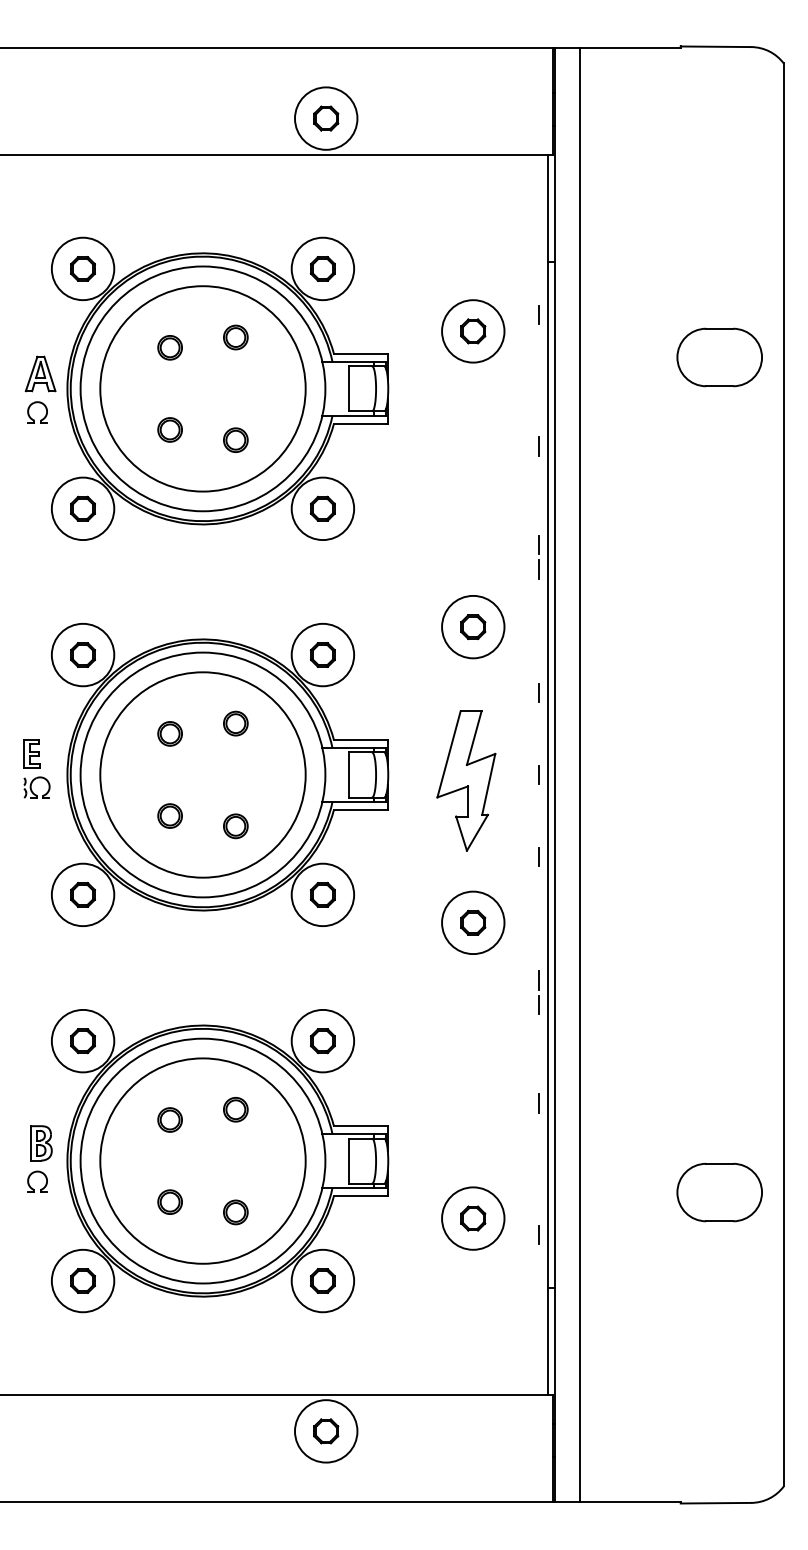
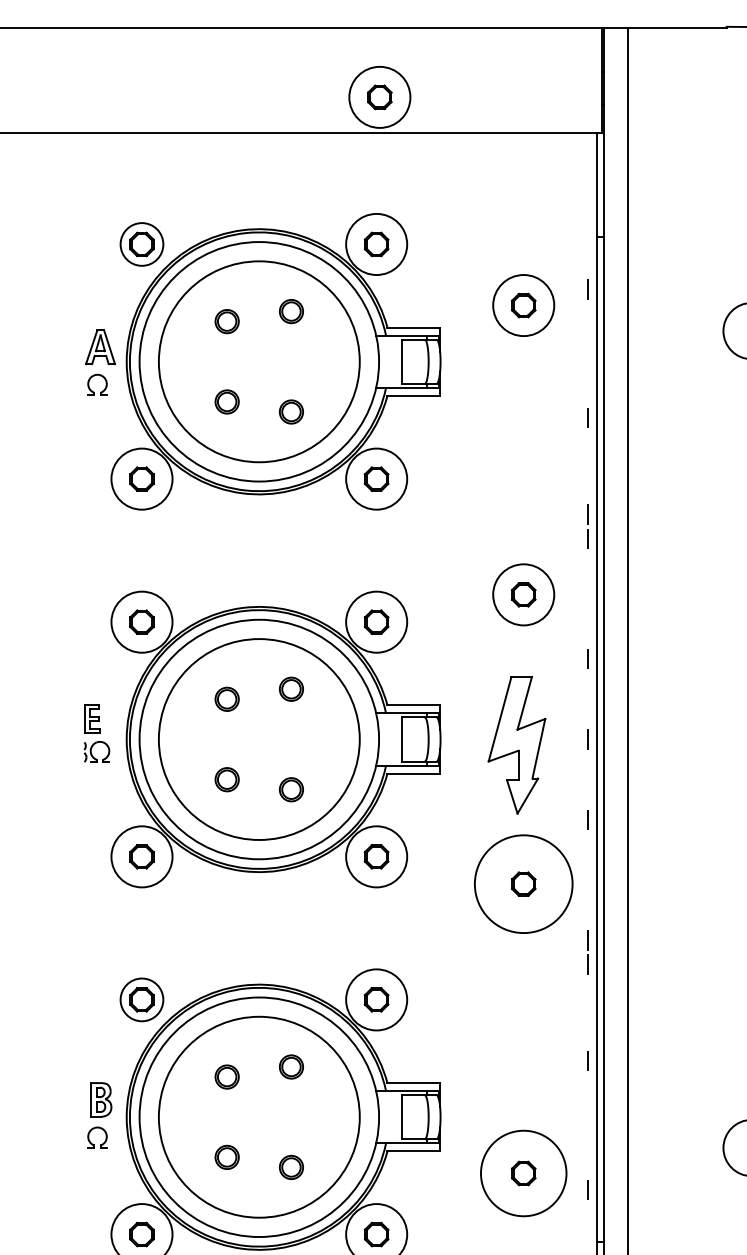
circle: (82, 268) -> (141, 244), size x0.7
circle: (473, 922) -> (523, 883), size x1.6
circle: (82, 1040) -> (141, 999), size x0.7
circle: (473, 1218) -> (523, 1173), size x1.4

